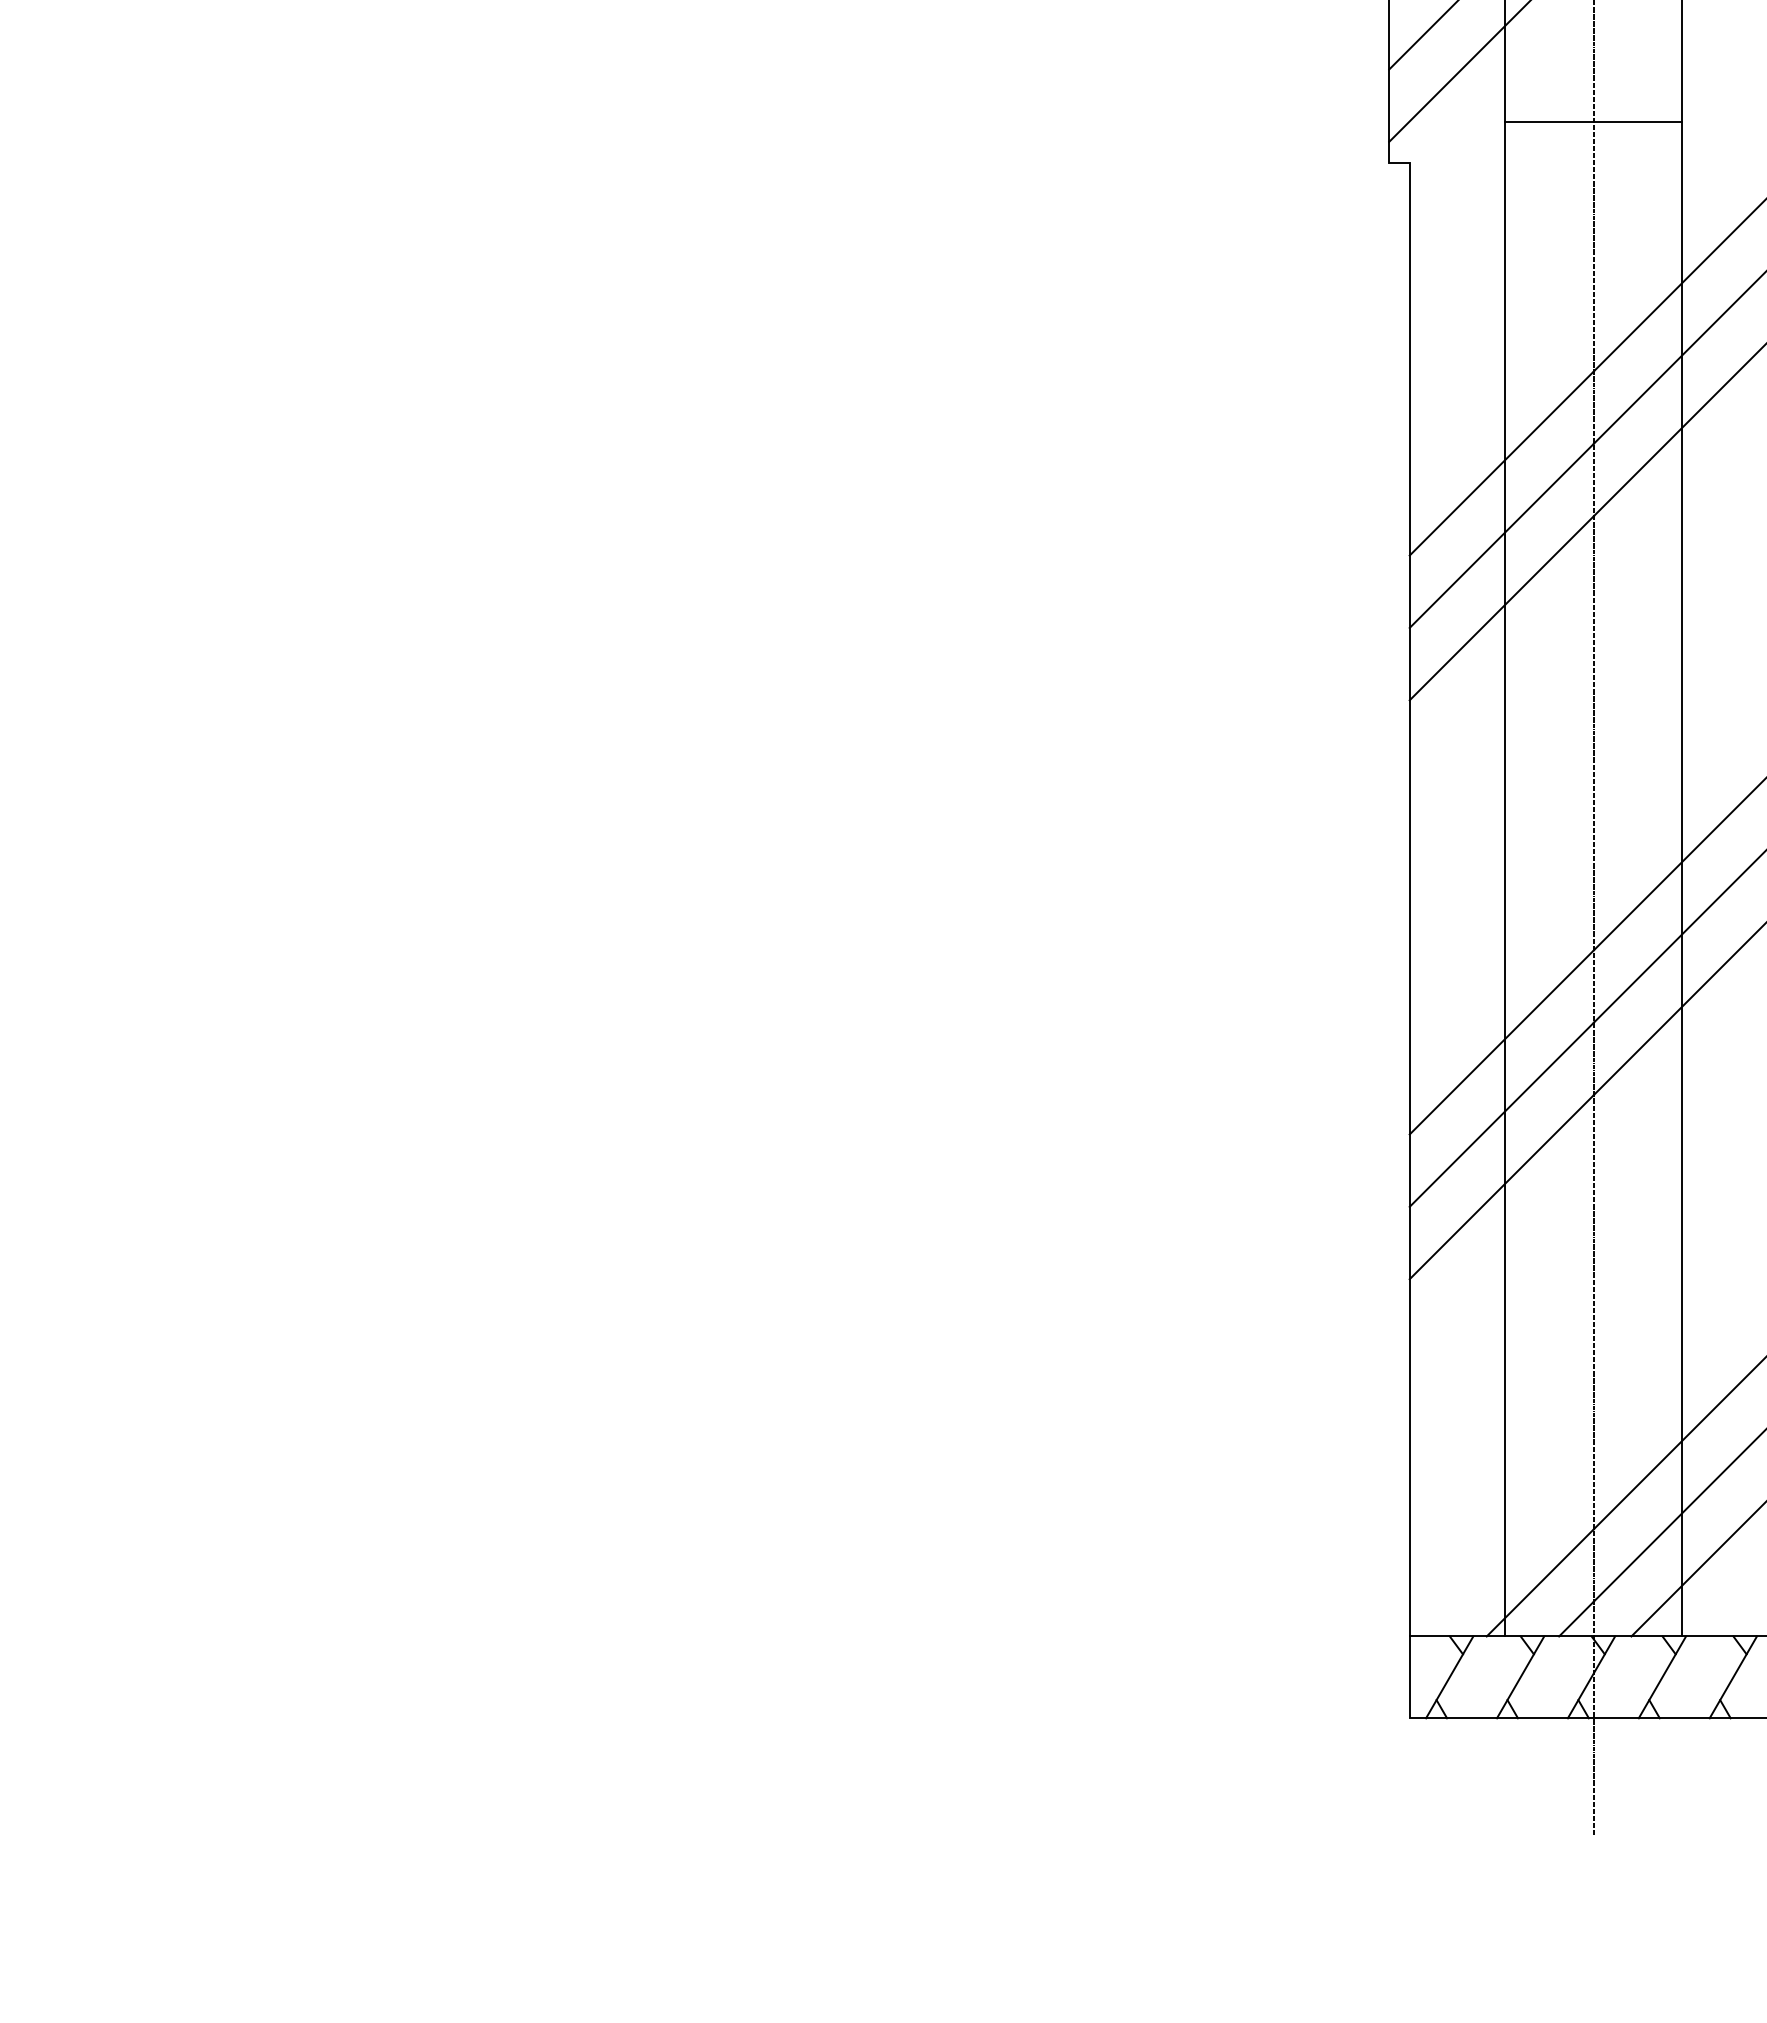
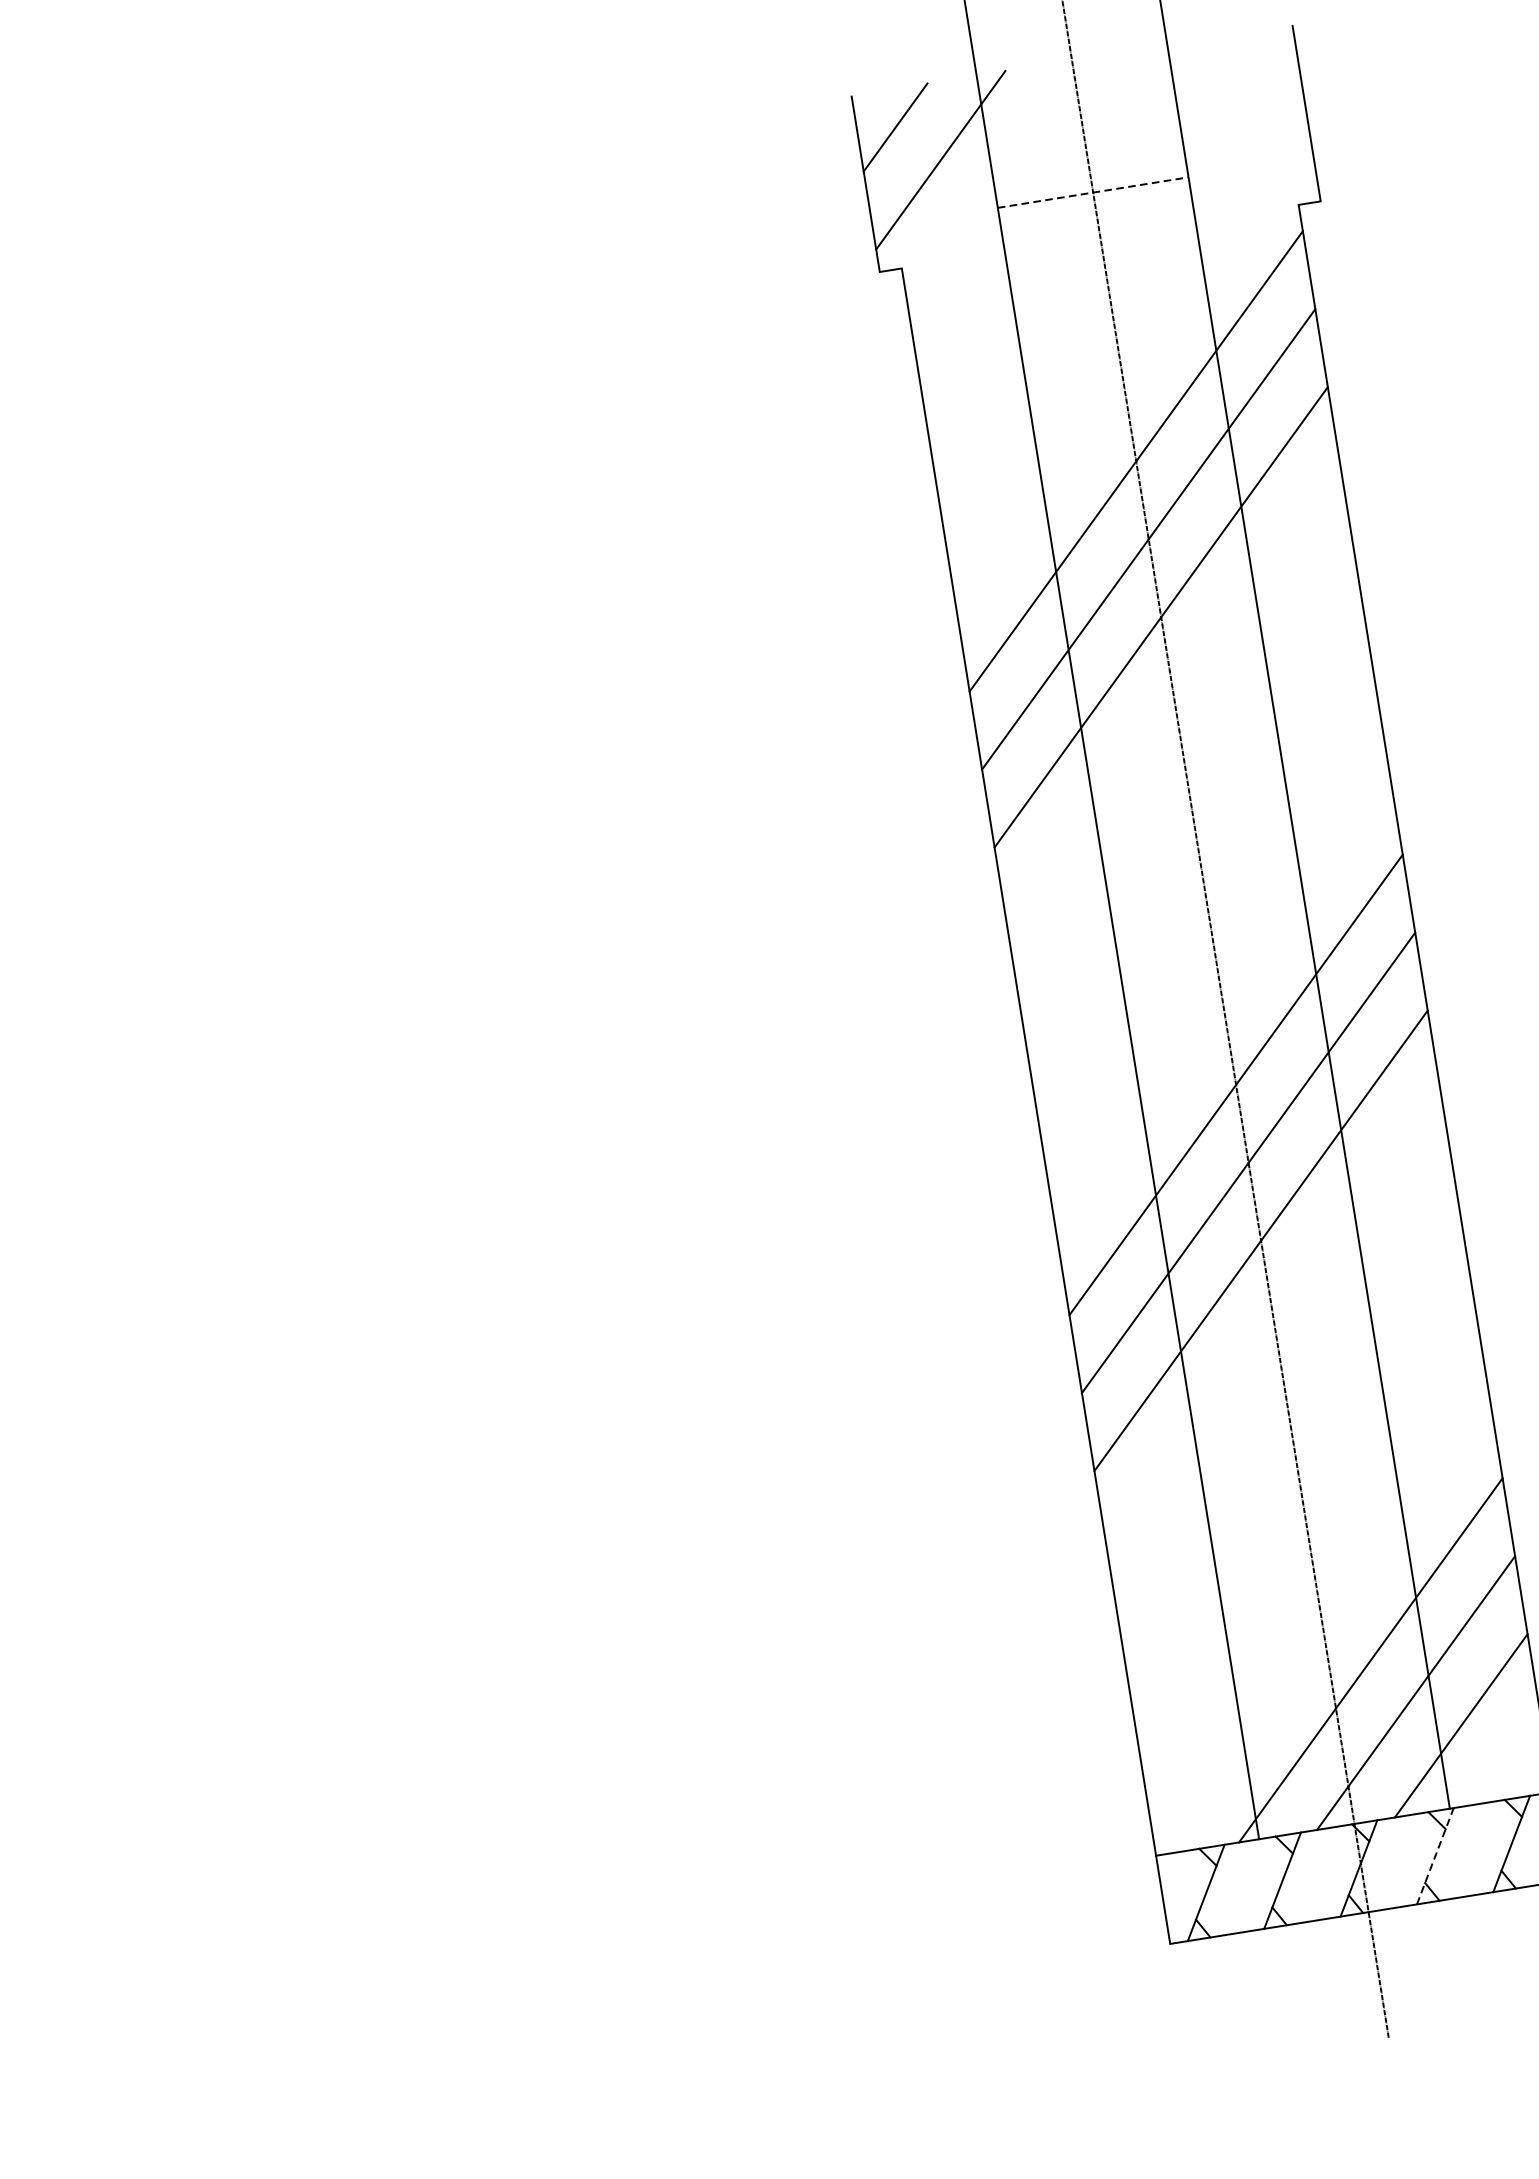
line: (1593, 121) -> (1092, 192), solid -> dashed
line: (1662, 1676) -> (1435, 1855), solid -> dashed

